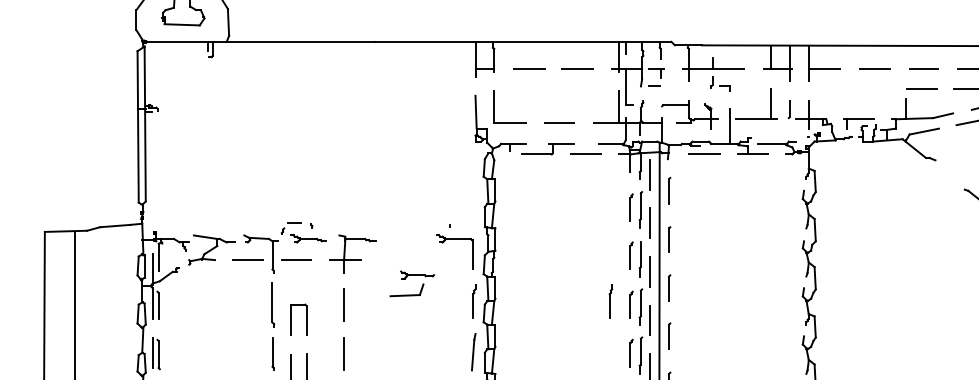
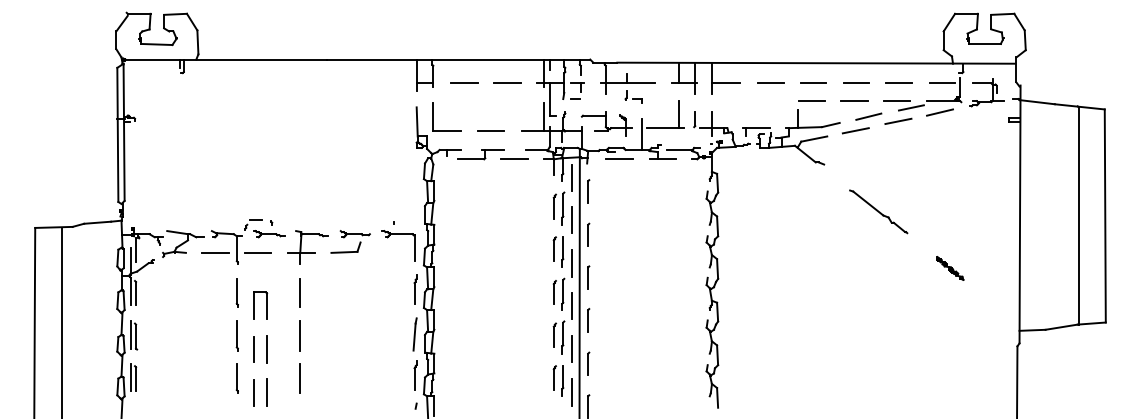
part: (407, 277) -> (346, 236), moved
part: (610, 301) -> (536, 289), removed
part: (272, 304) -> (236, 292), size x0.71

